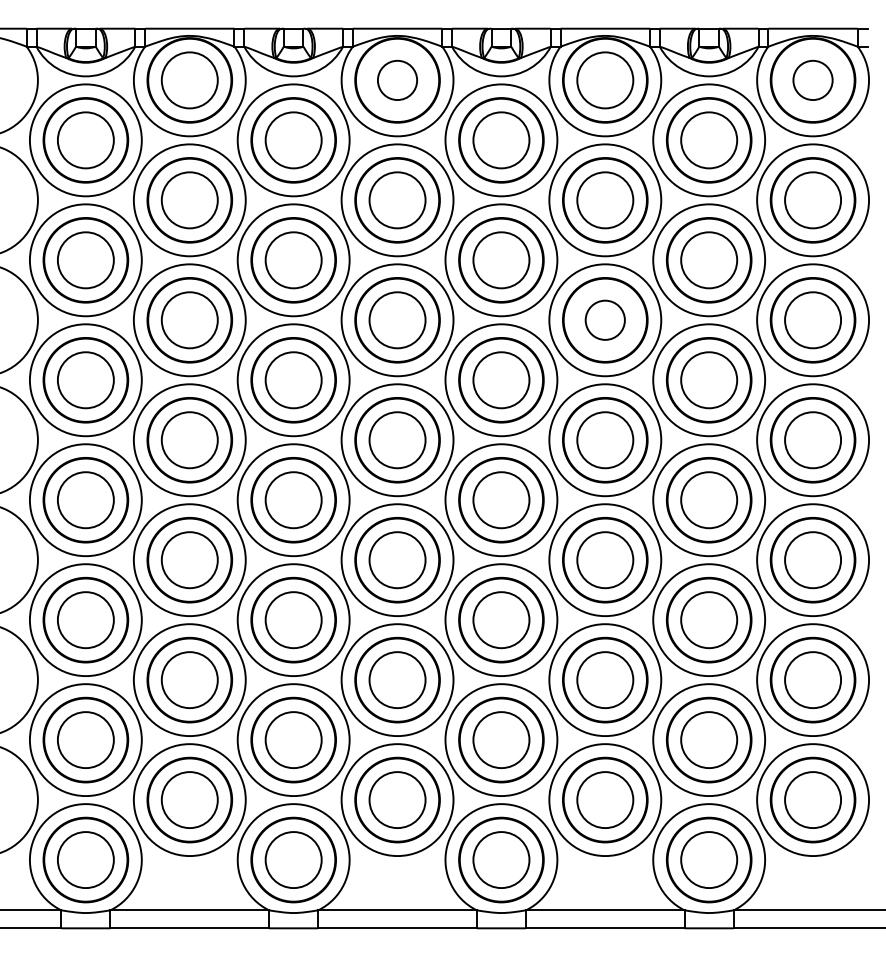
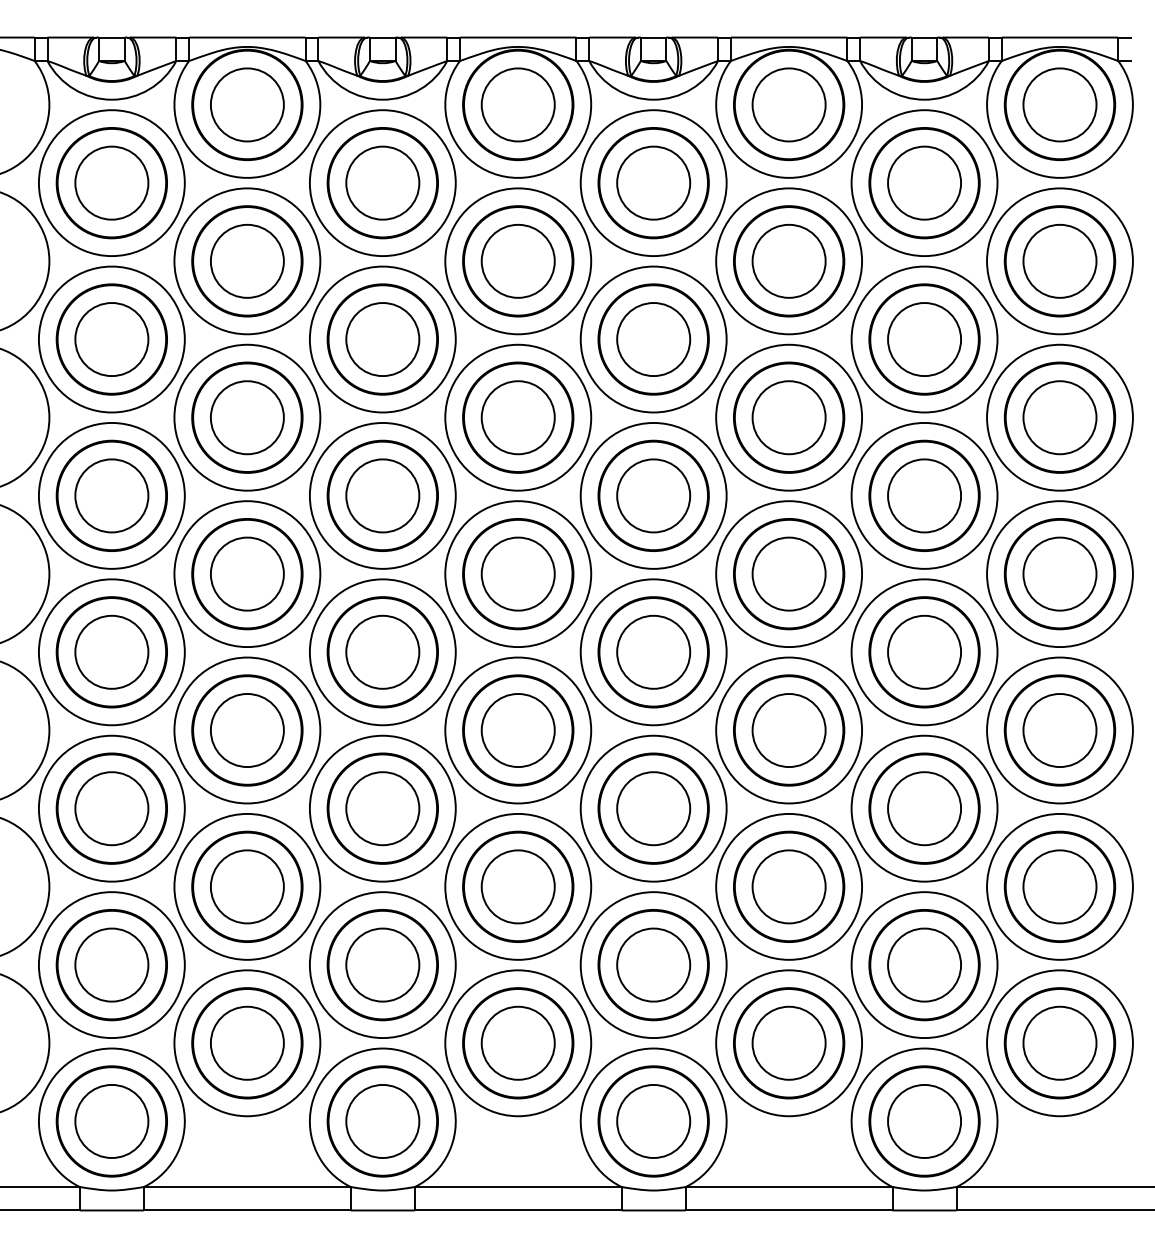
circle: (397, 80) -> (518, 105), size x1.43
circle: (812, 80) -> (1059, 105), size x1.43
circle: (605, 320) -> (789, 417), size x1.43

